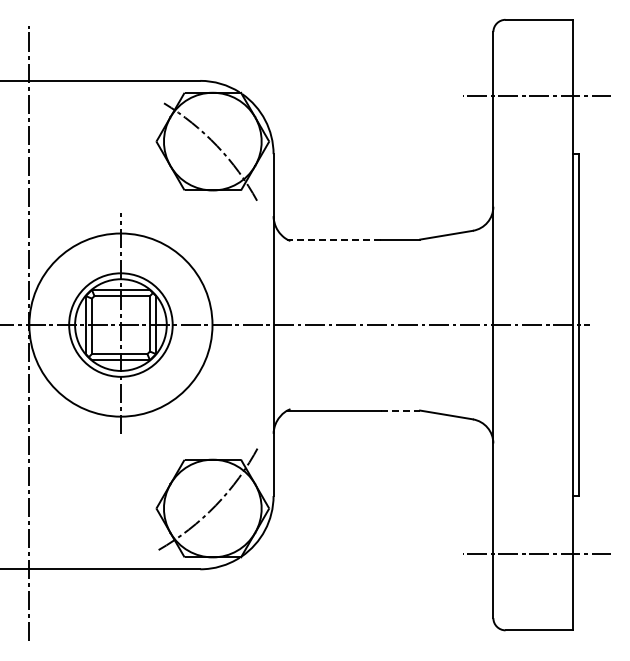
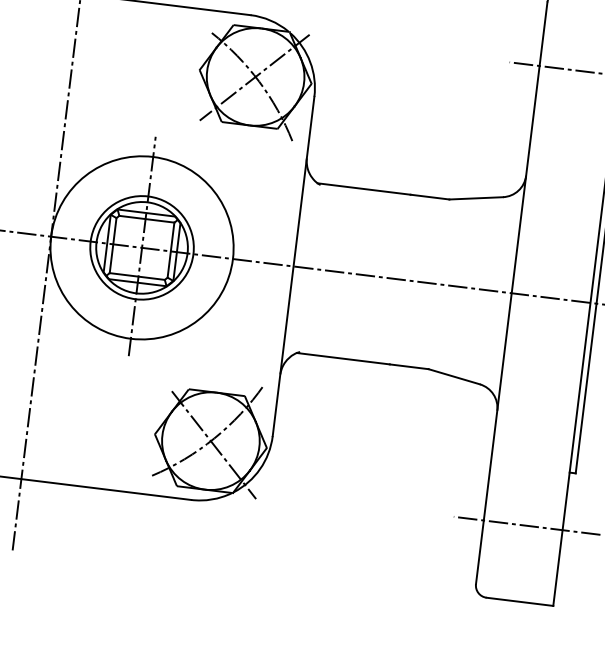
line: (211, 142) -> (254, 77), added
line: (334, 239) -> (364, 188), dashed -> solid
line: (400, 410) -> (409, 366), dashed -> solid
line: (216, 511) -> (214, 444), added

